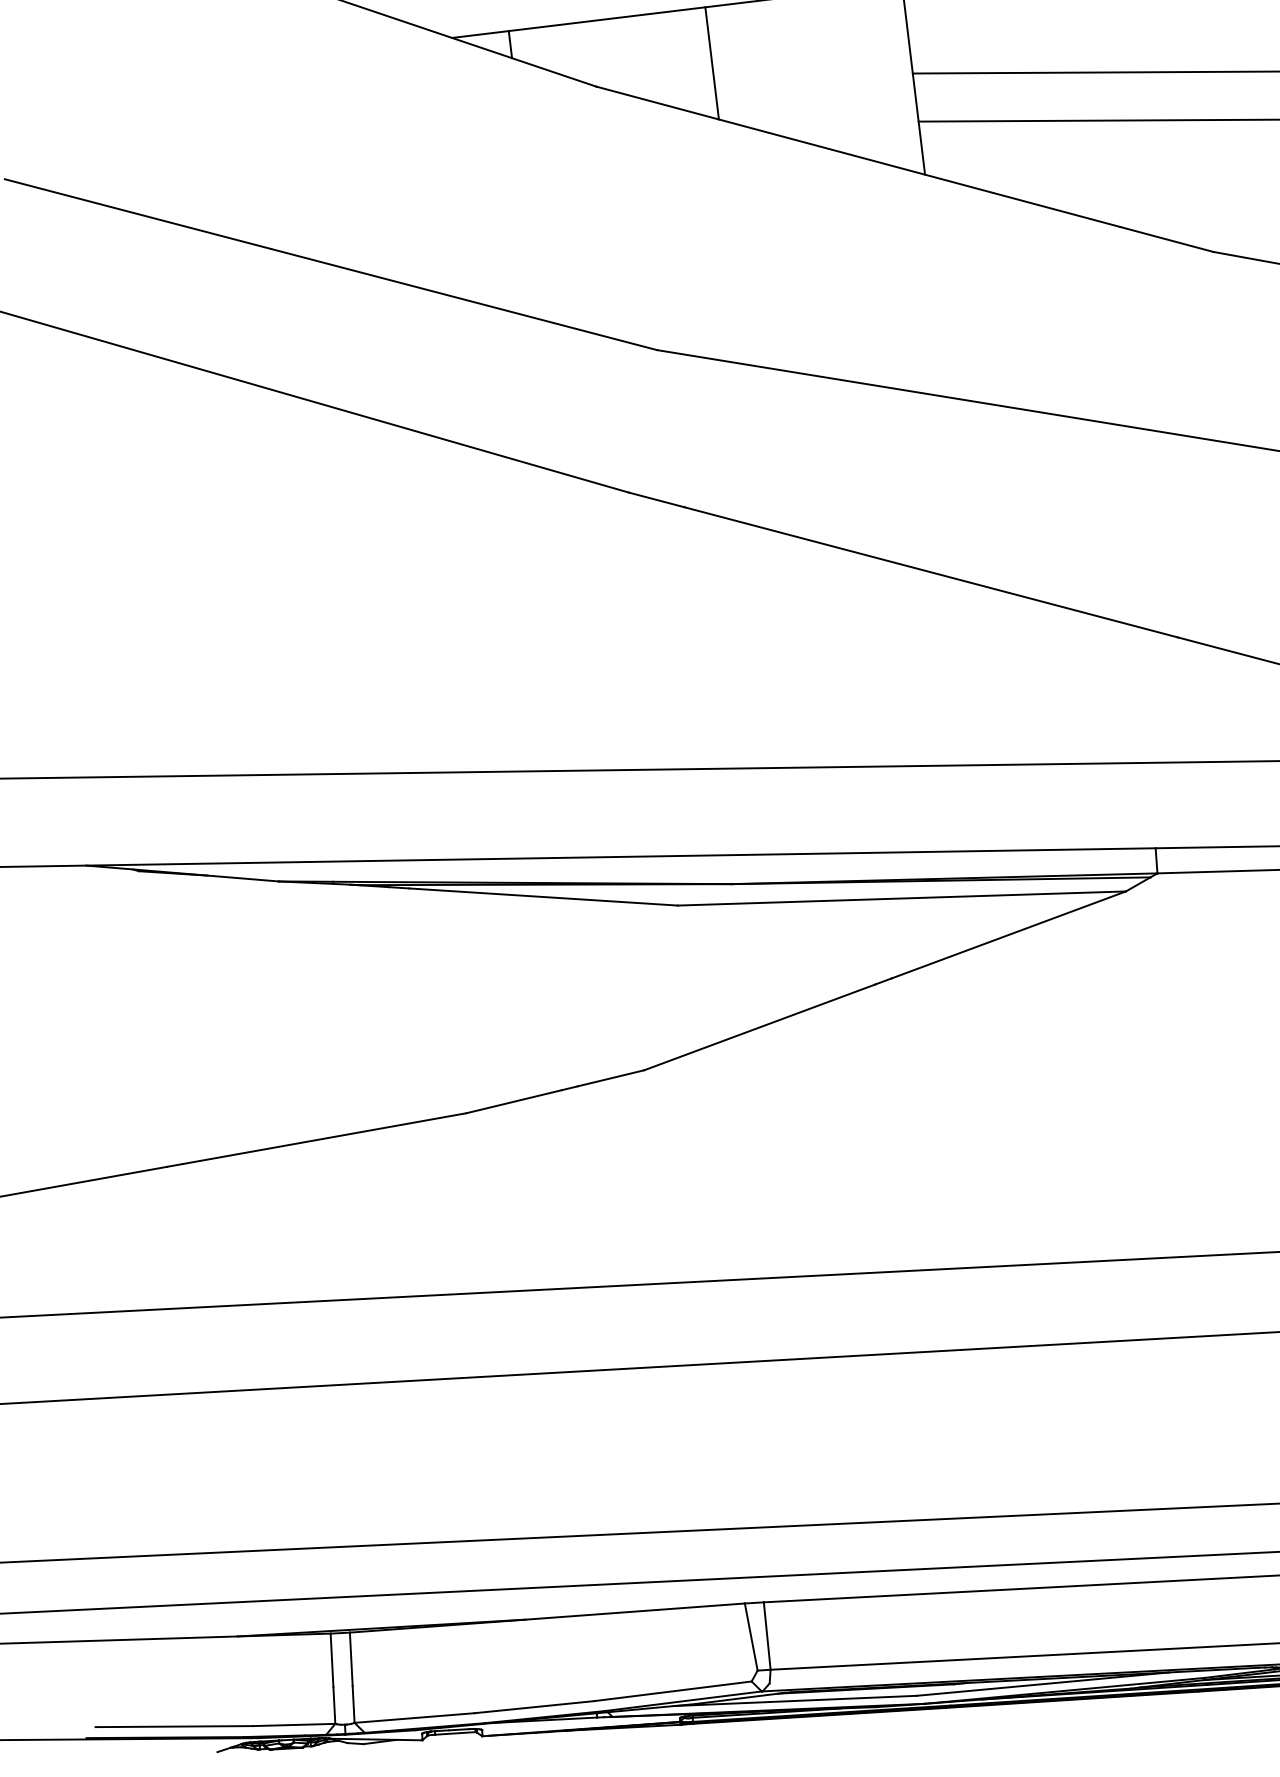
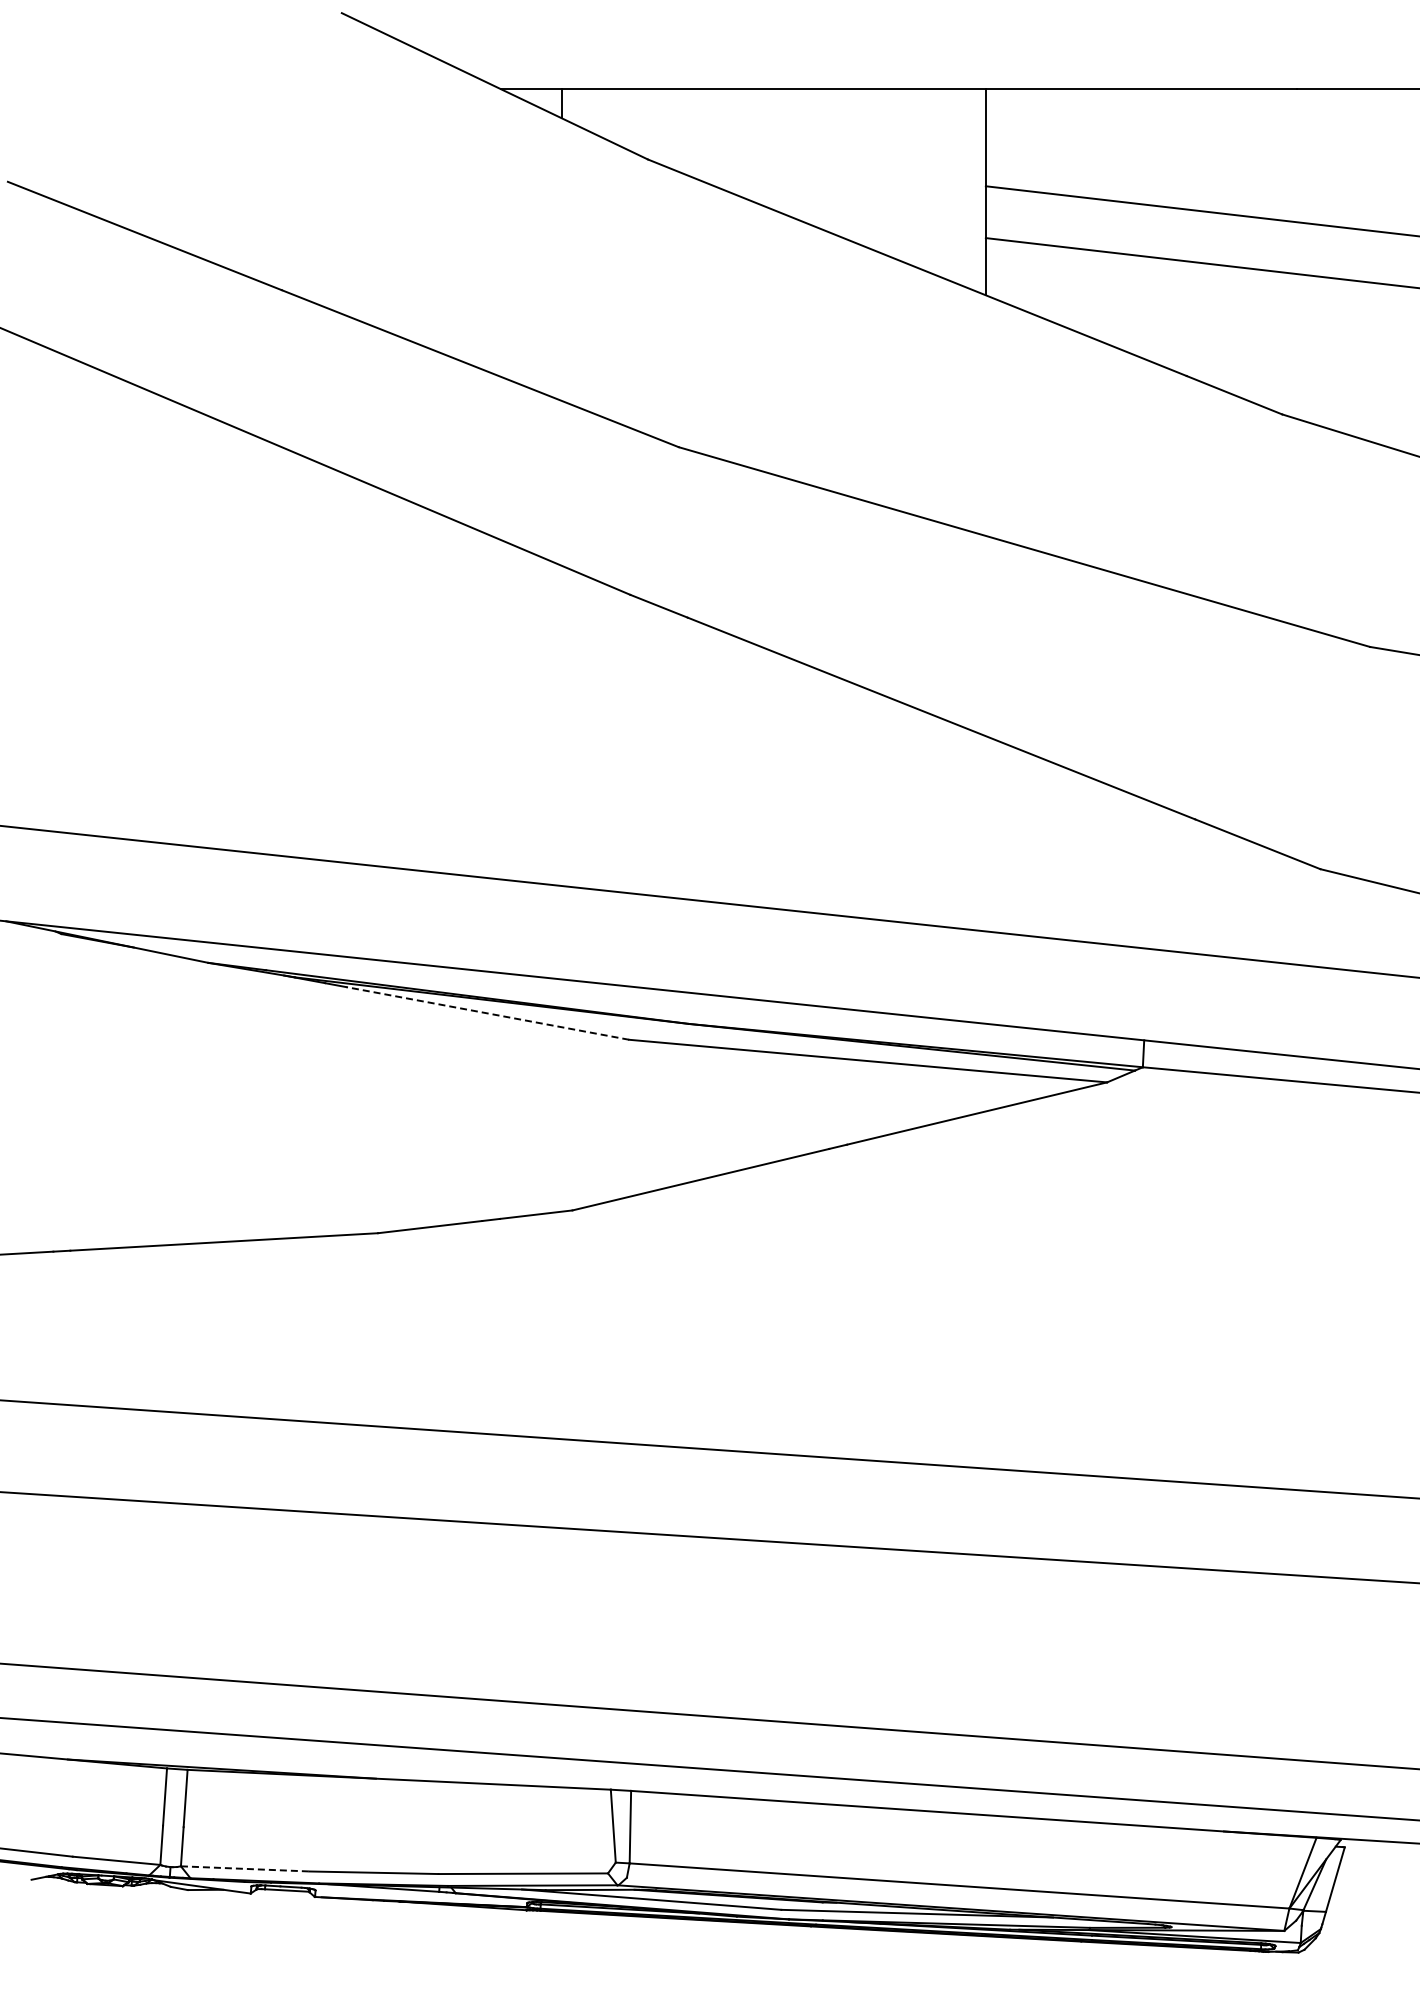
line: (712, 63) -> (774, 149), removed
line: (543, 897) -> (487, 1013), solid -> dashed
line: (414, 1717) -> (245, 1868), solid -> dashed

